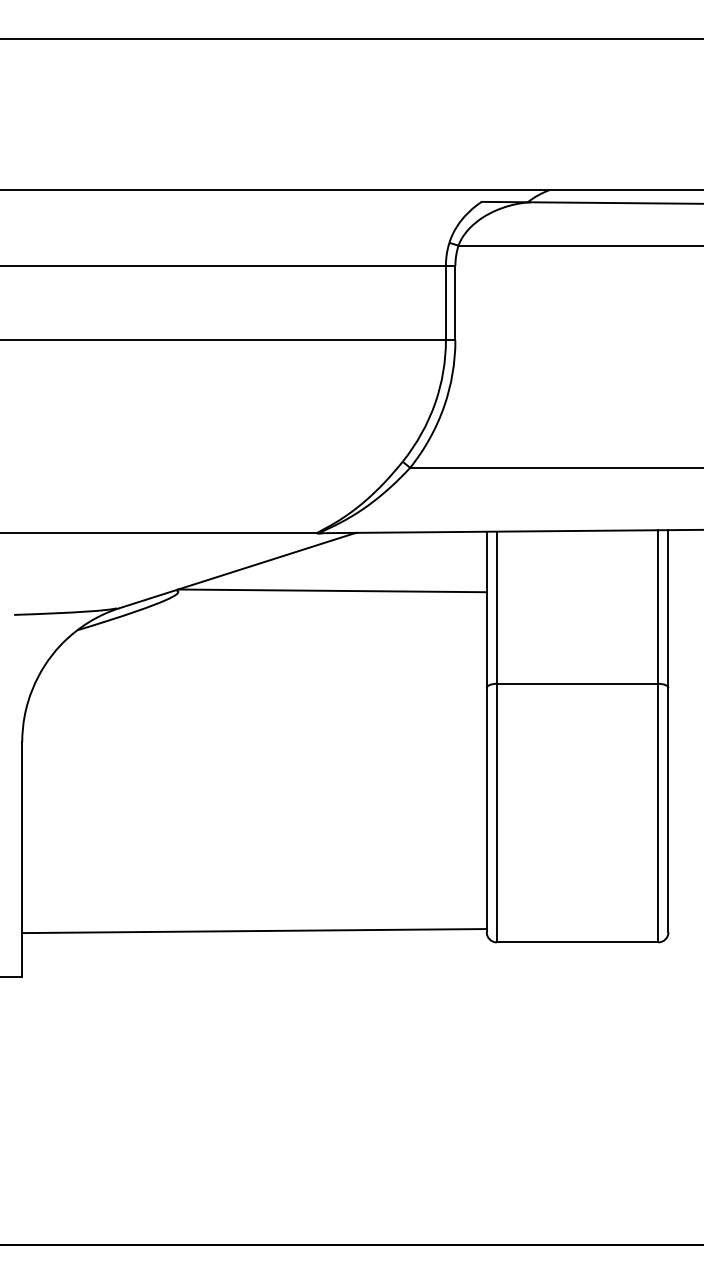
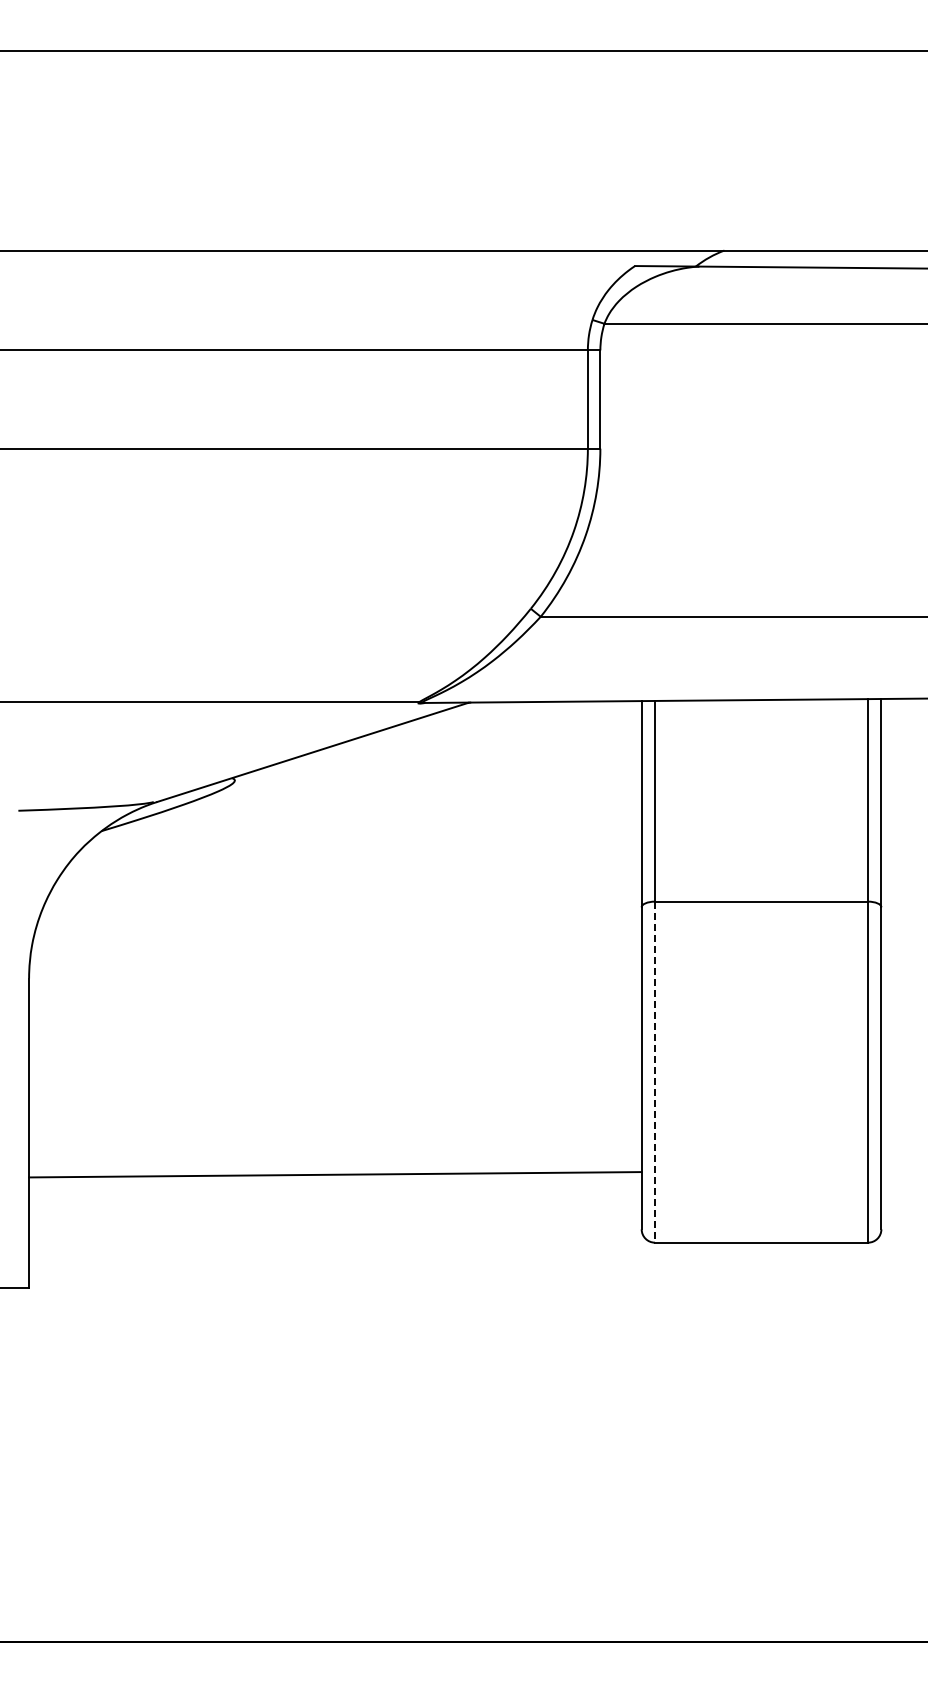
line: (331, 590) -> (437, 778), removed
line: (497, 813) -> (655, 1072), solid -> dashed
line: (254, 930) -> (335, 1174), moved

